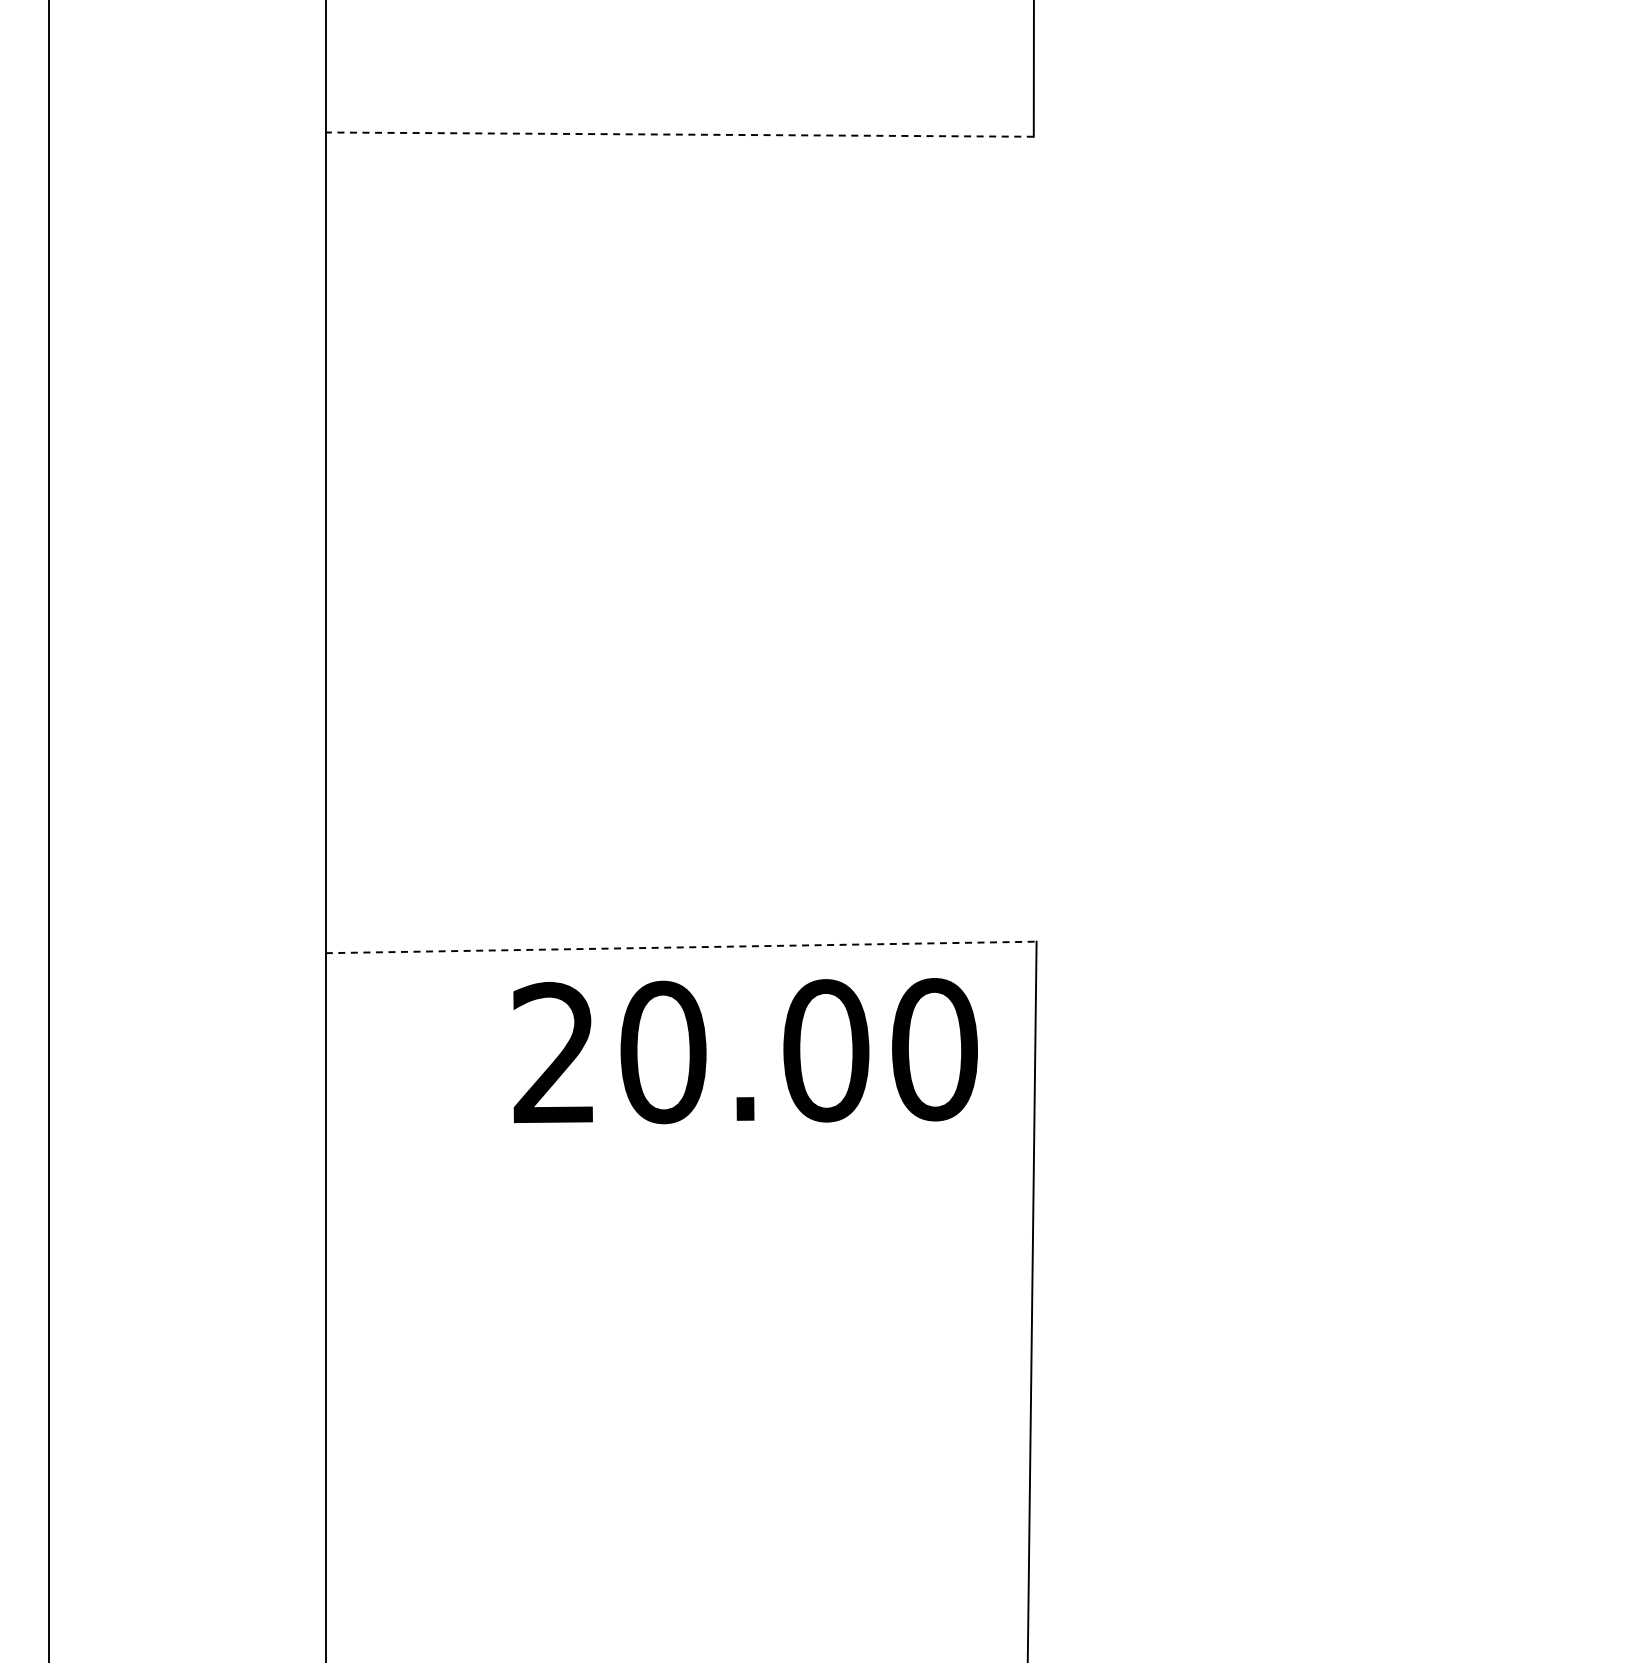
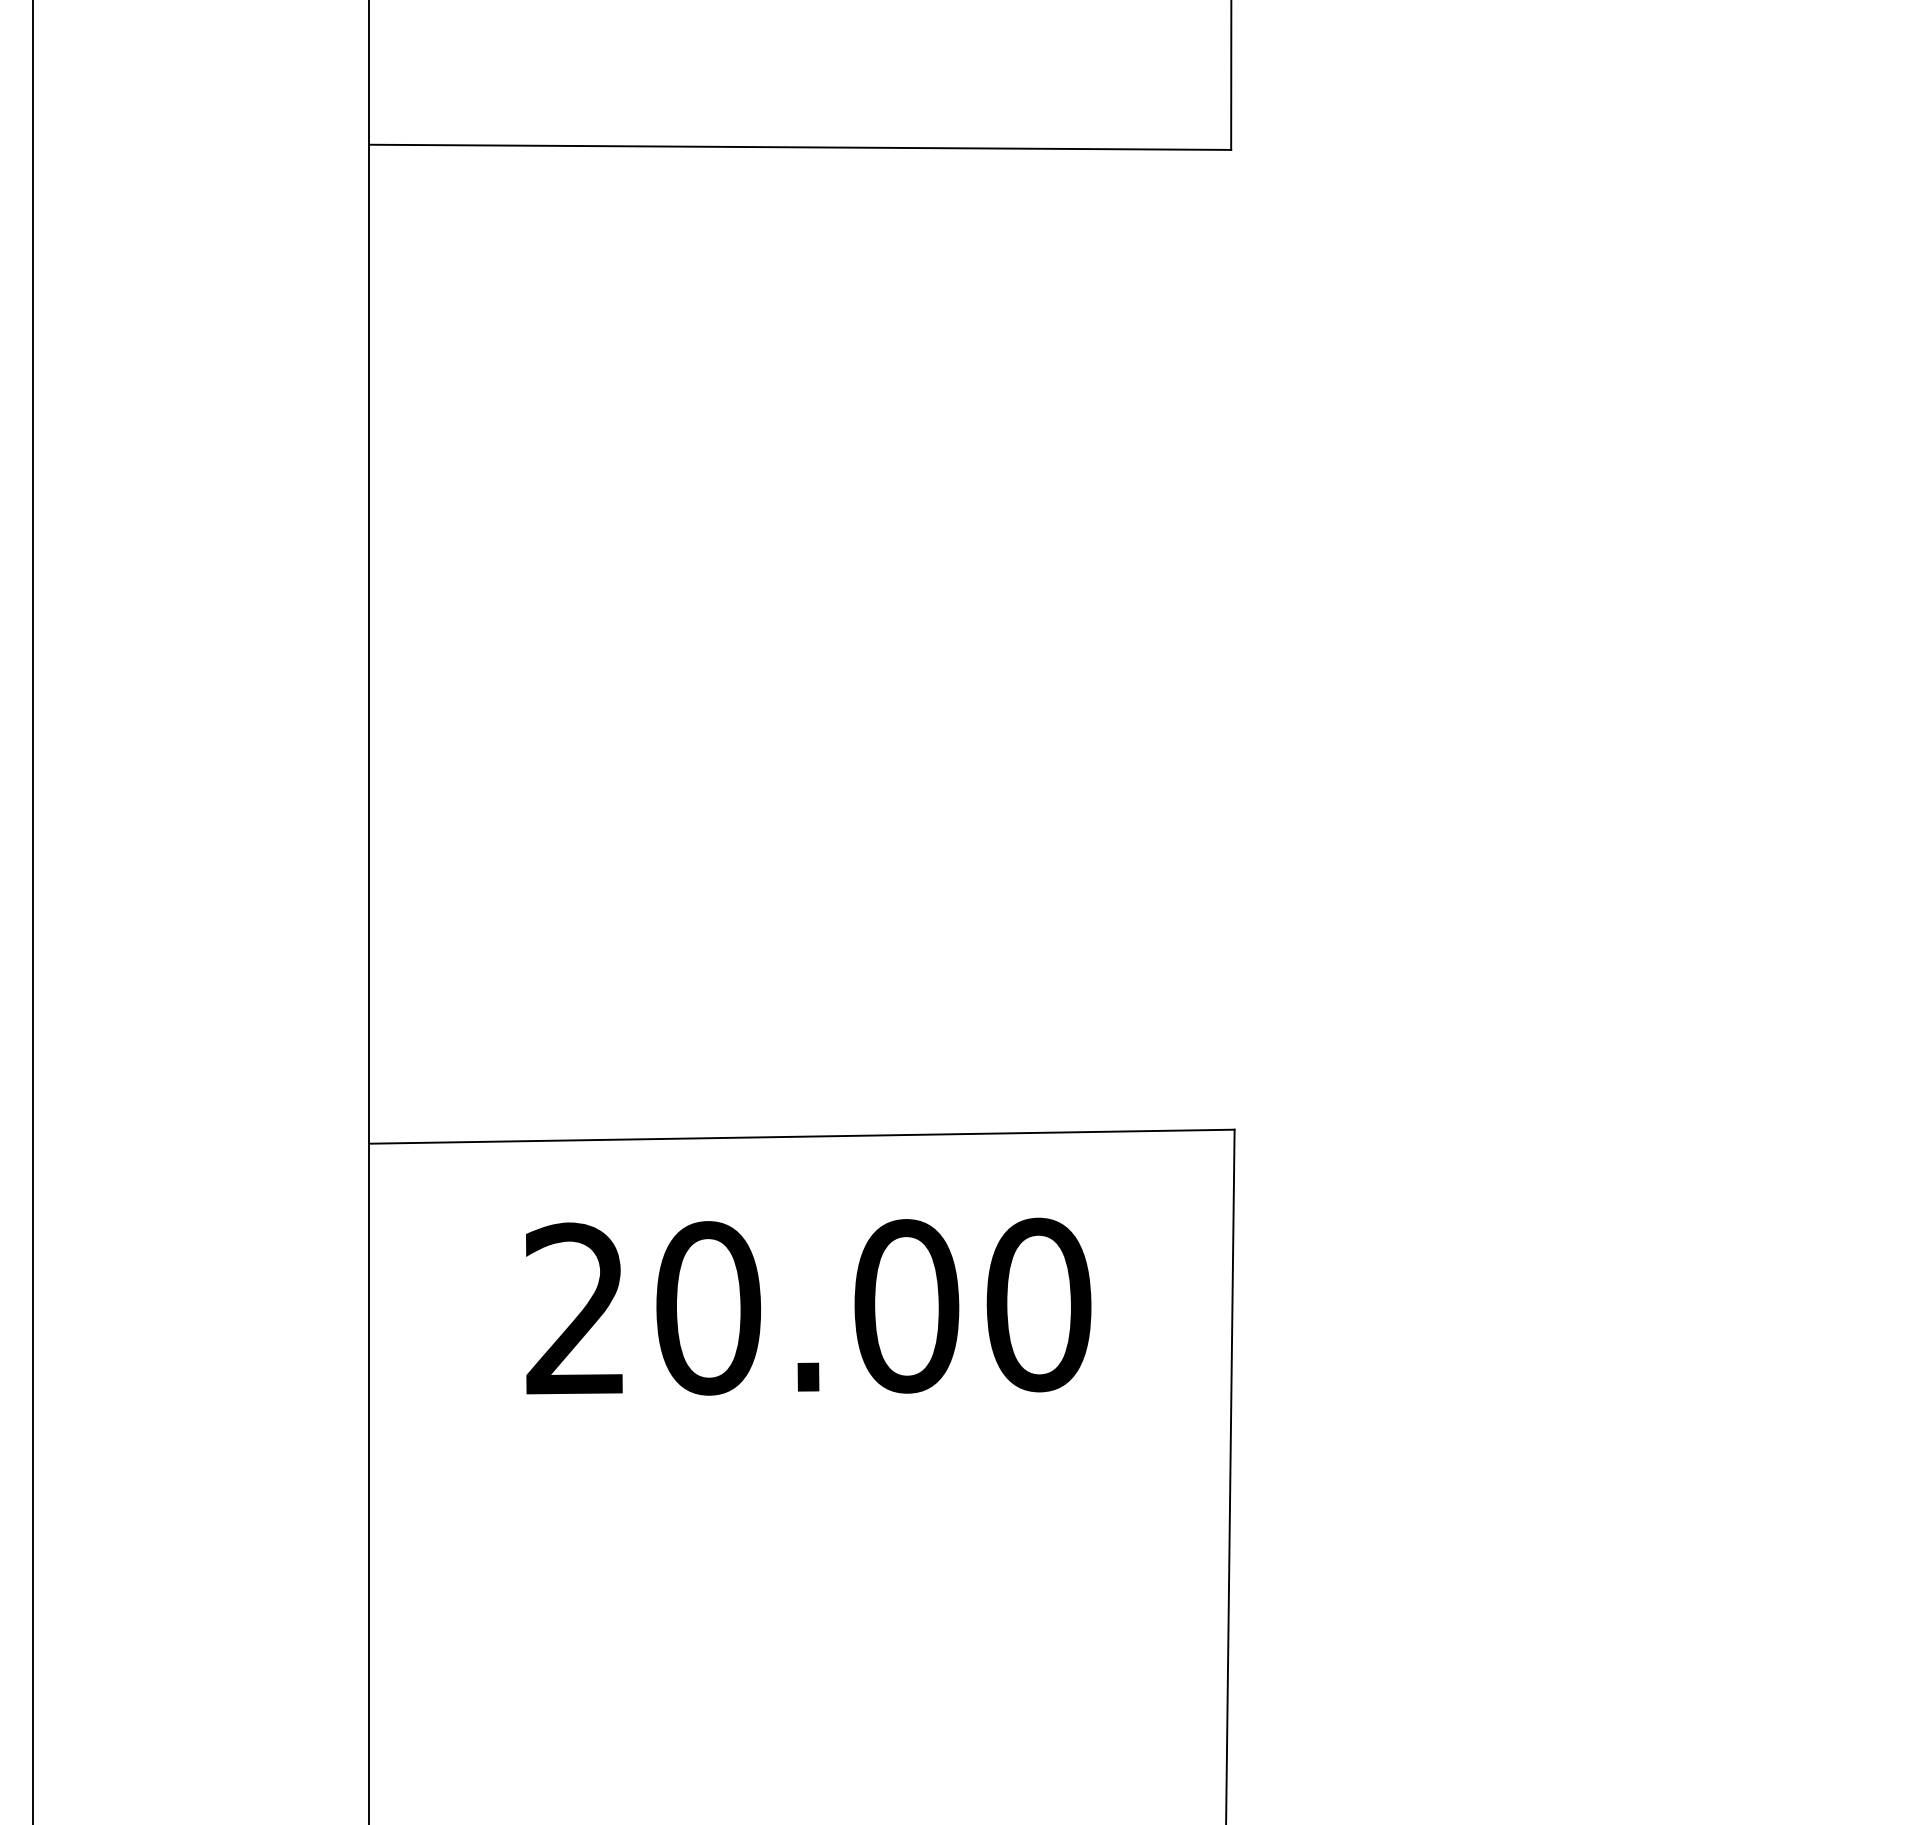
line: (679, 134) -> (799, 147), dashed -> solid
line: (681, 947) -> (802, 1136), dashed -> solid
text: (745, 1051) -> (808, 1307), moved

